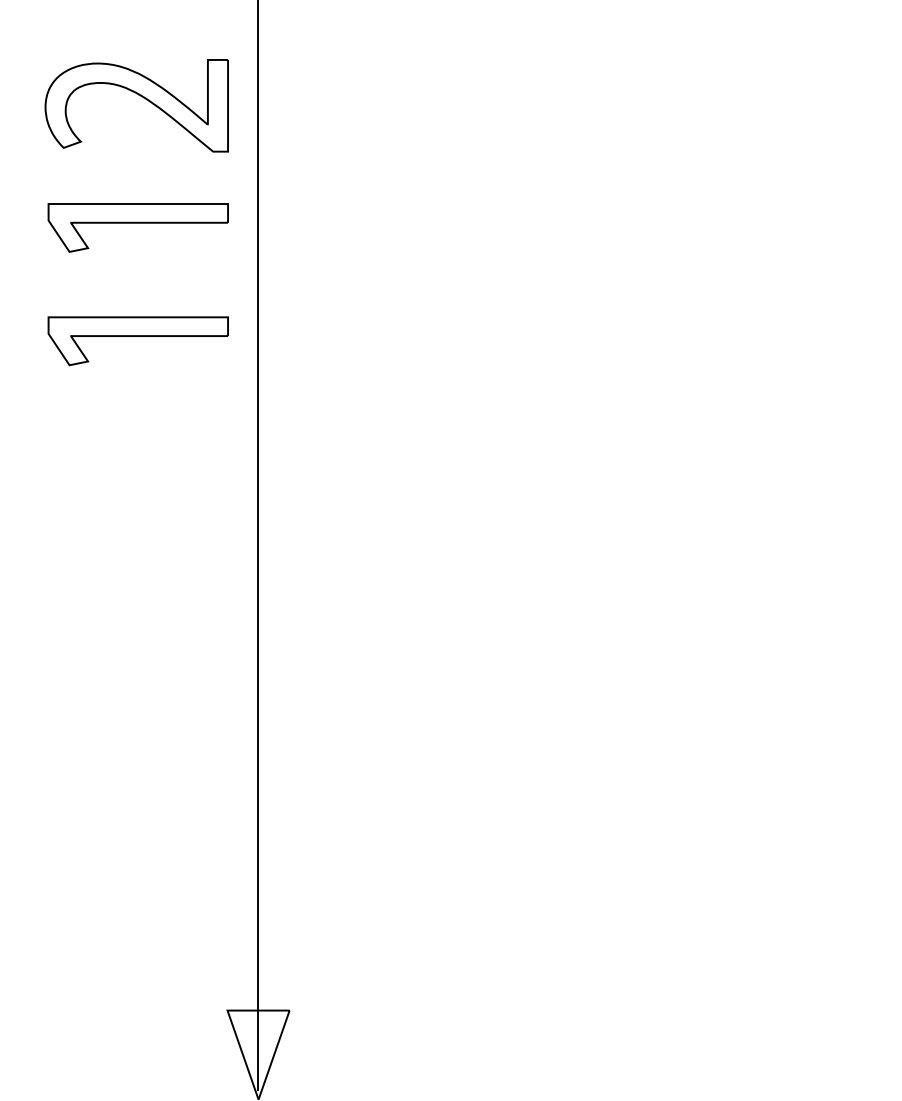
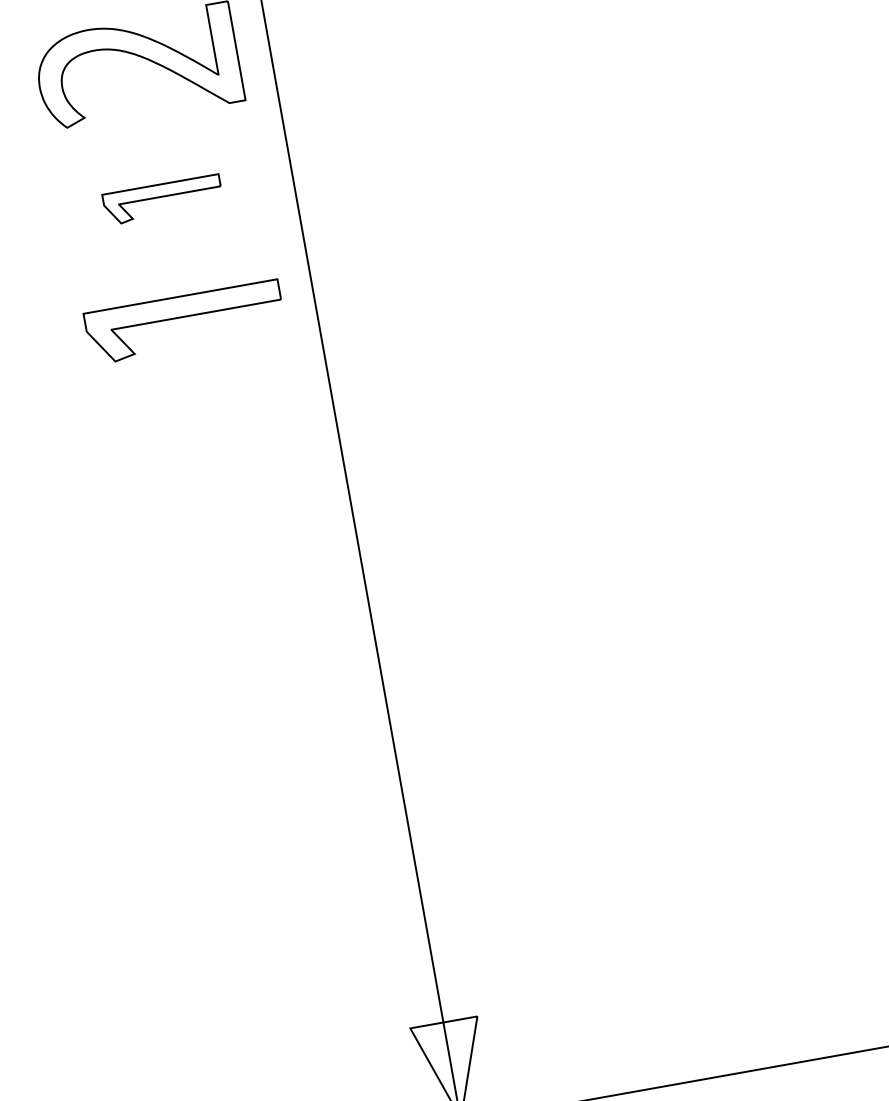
part: (137, 227) -> (162, 199), size x0.6

